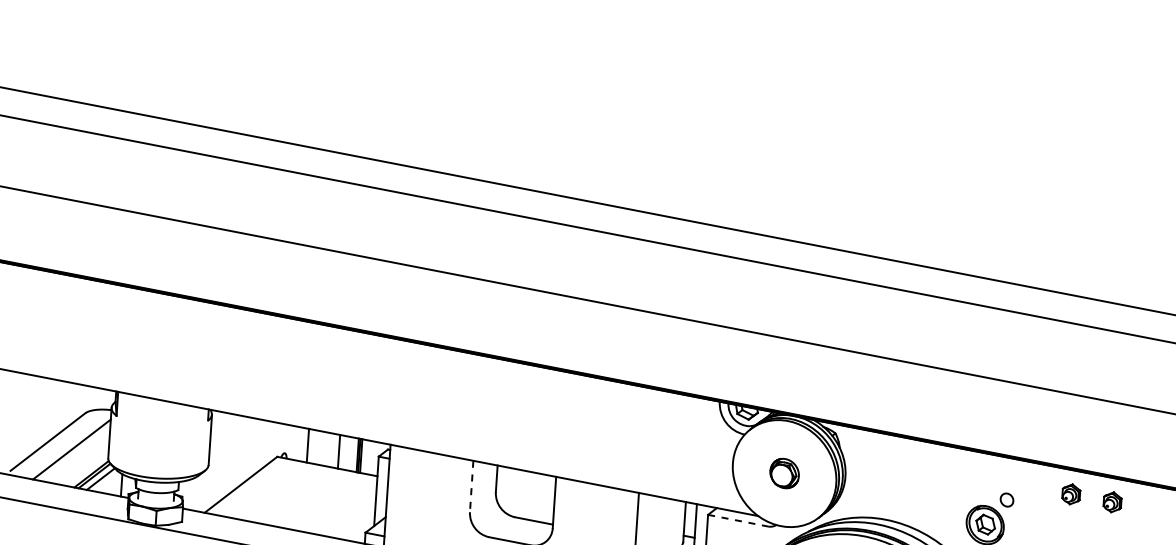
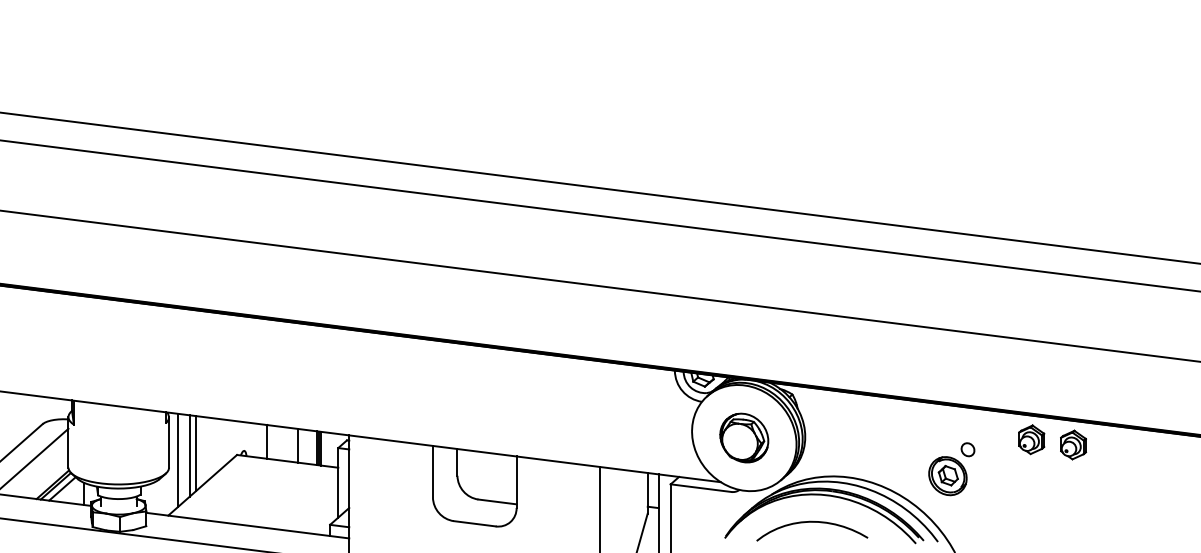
line: (235, 452) -> (195, 453), added
line: (229, 454) -> (189, 455), added
line: (217, 458) -> (177, 460), added
part: (784, 473) -> (744, 437), size x1.67
line: (471, 486) -> (432, 471), dashed -> solid
part: (1071, 494) -> (1031, 439), size x1.43
part: (1112, 501) -> (1073, 444), size x1.43
line: (738, 521) -> (701, 488), dashed -> solid

